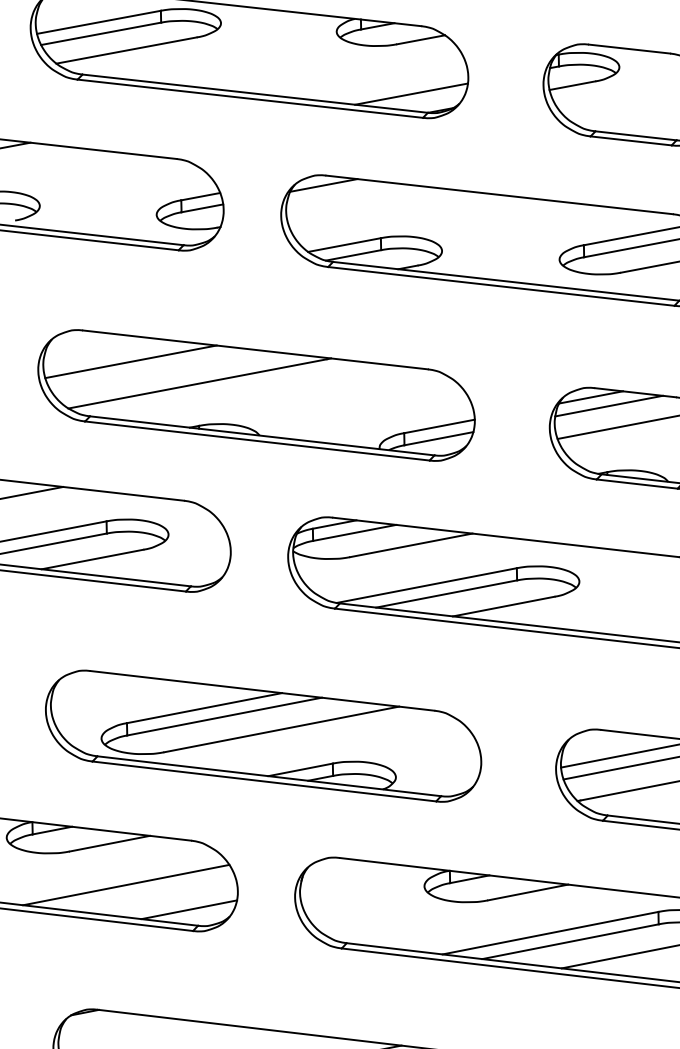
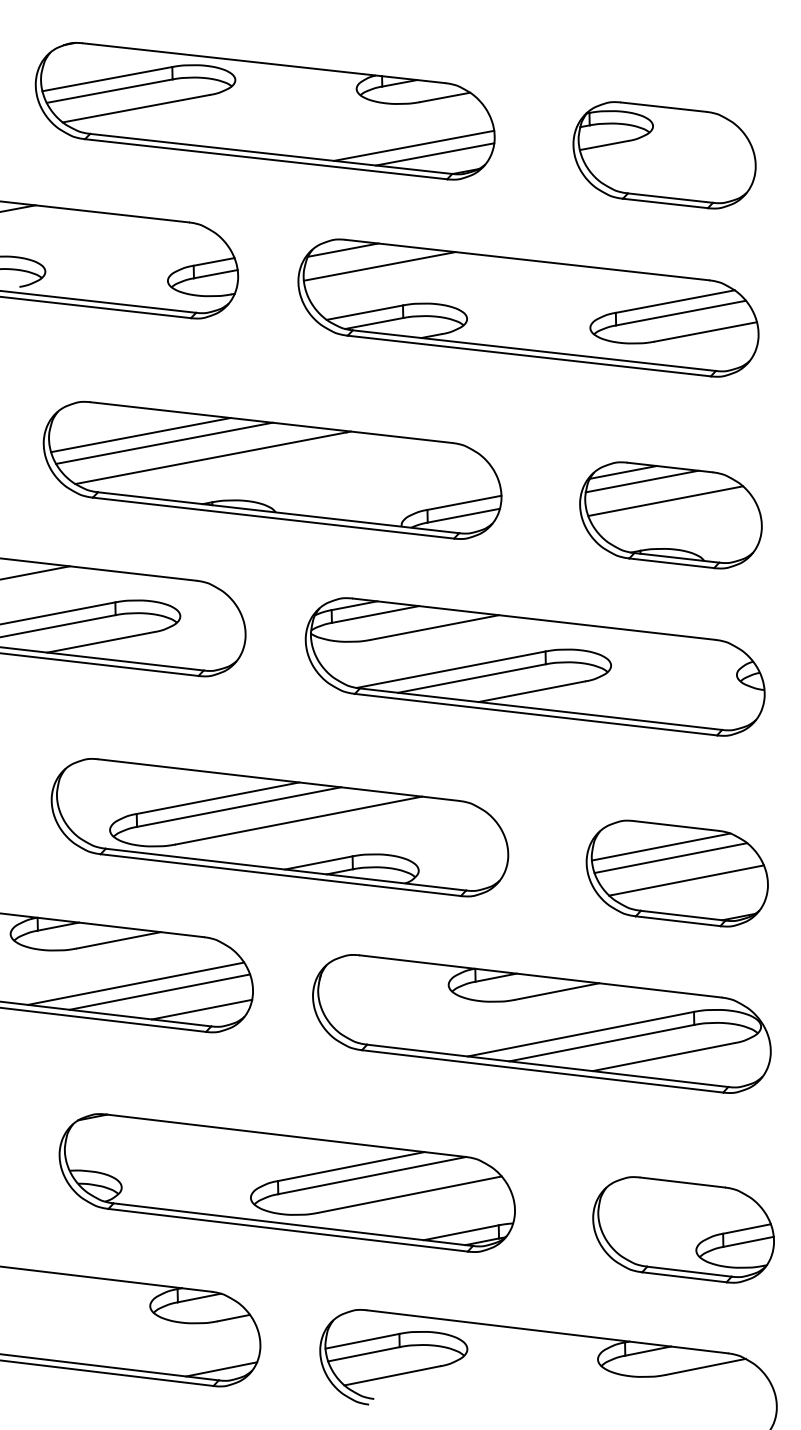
line: (391, 85) -> (414, 145), added
line: (358, 201) -> (379, 266), added
line: (153, 368) -> (164, 442), added
line: (148, 892) -> (159, 991), added

